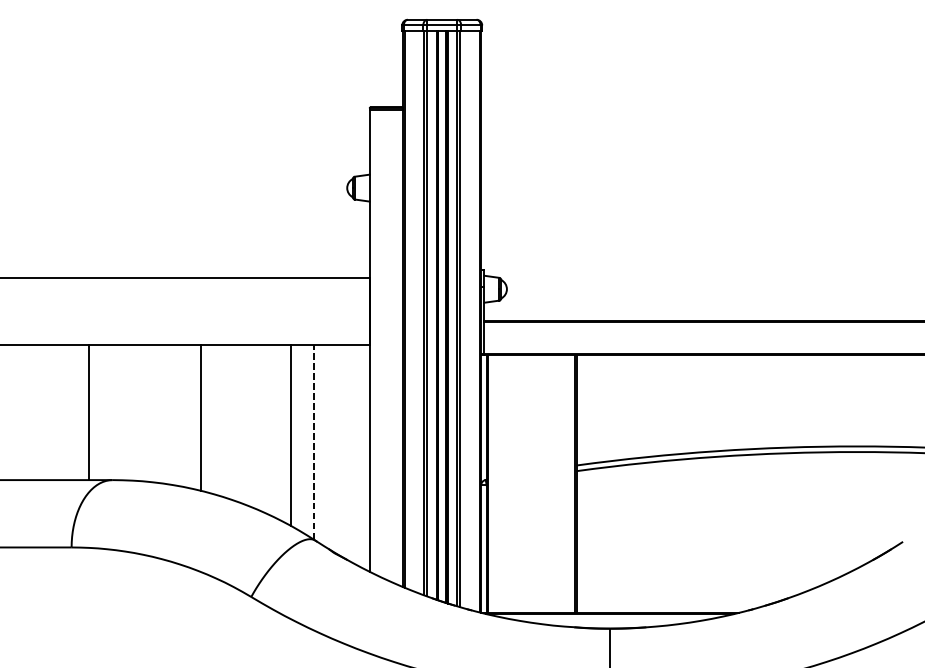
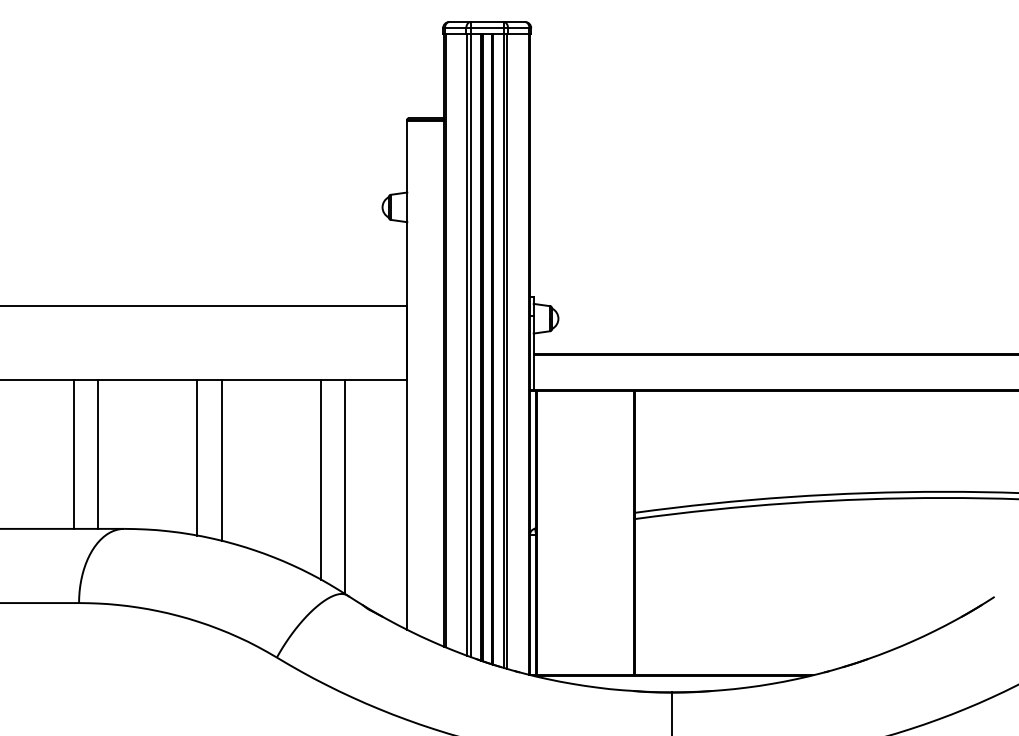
line: (66, 412) -> (73, 454), added
line: (179, 415) -> (197, 457), added
line: (313, 442) -> (345, 487), dashed -> solid

